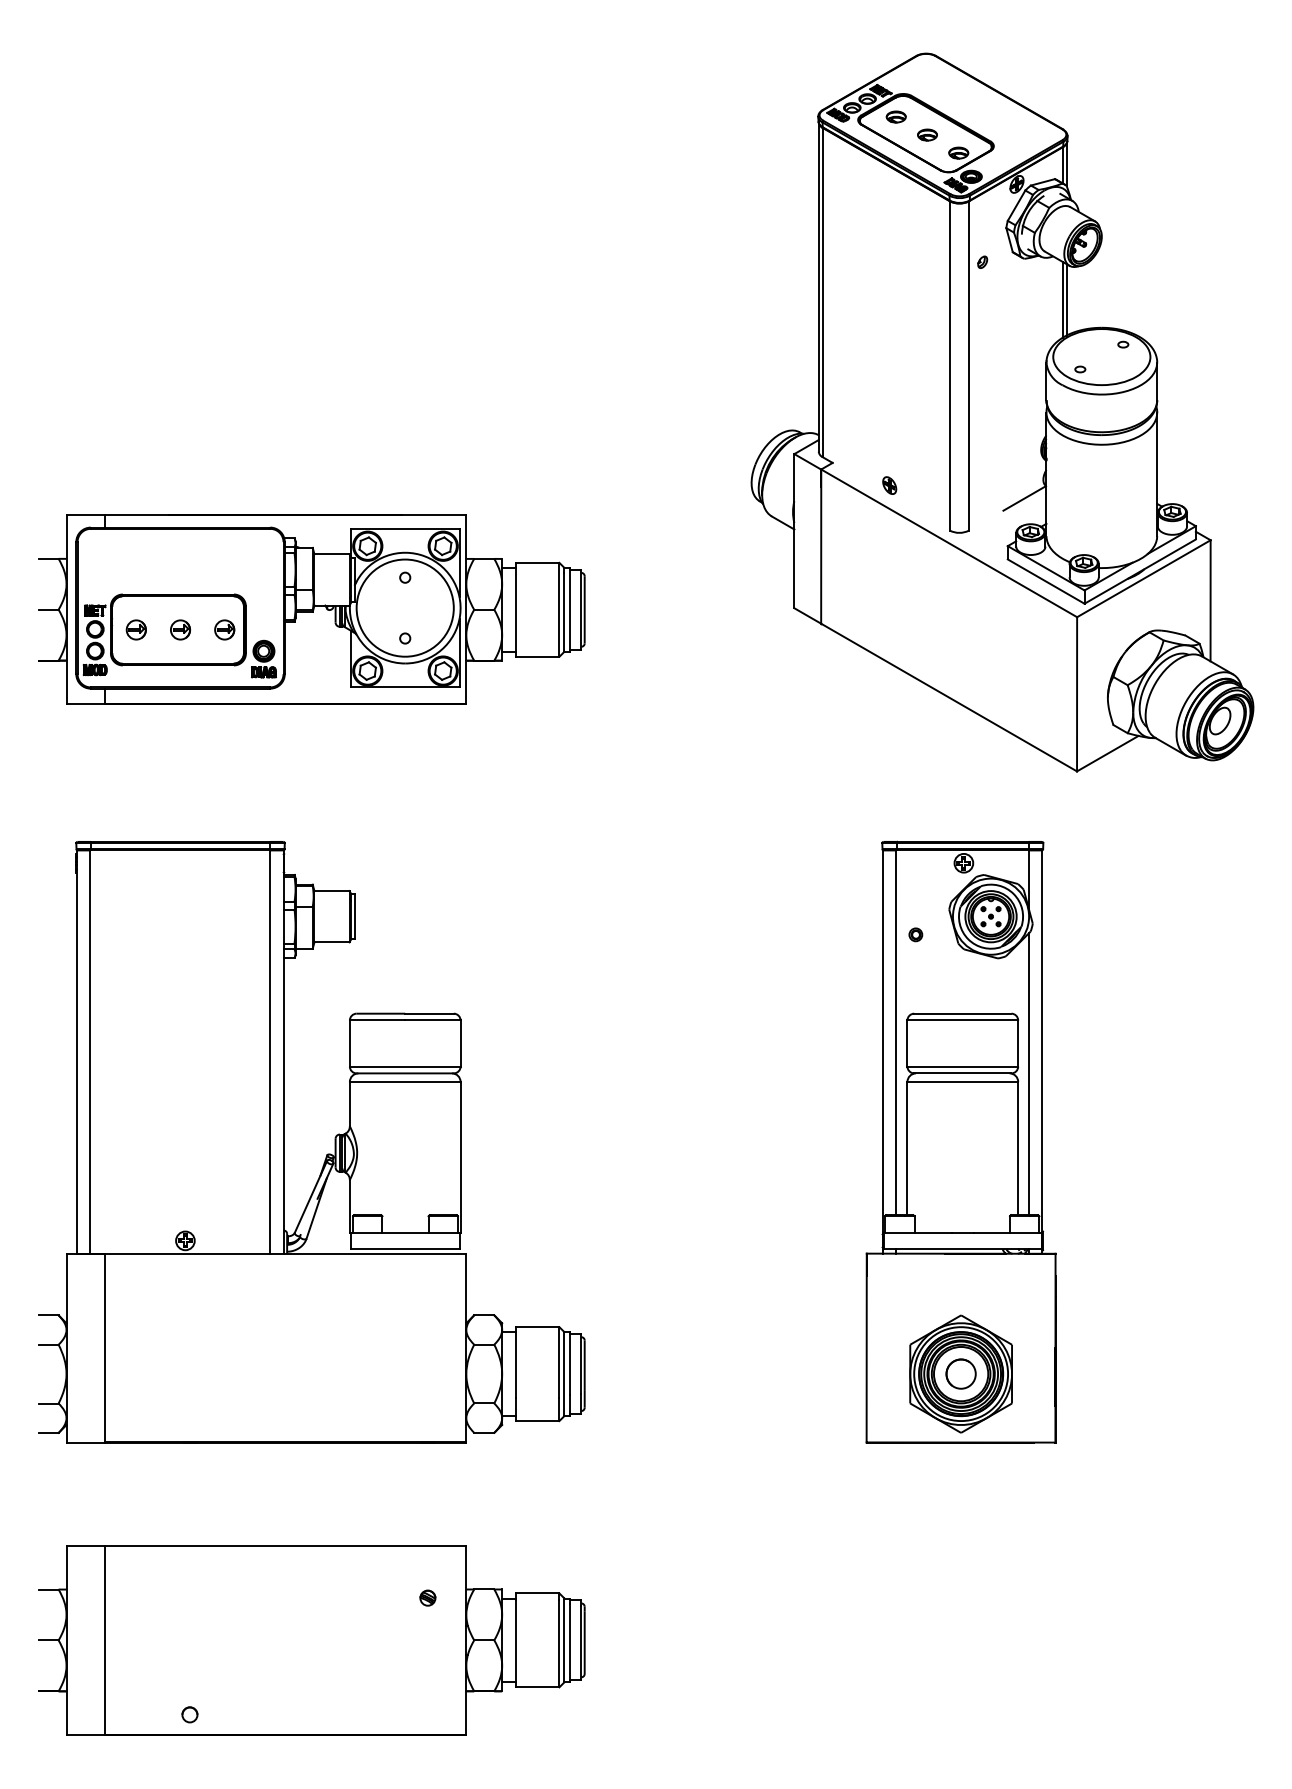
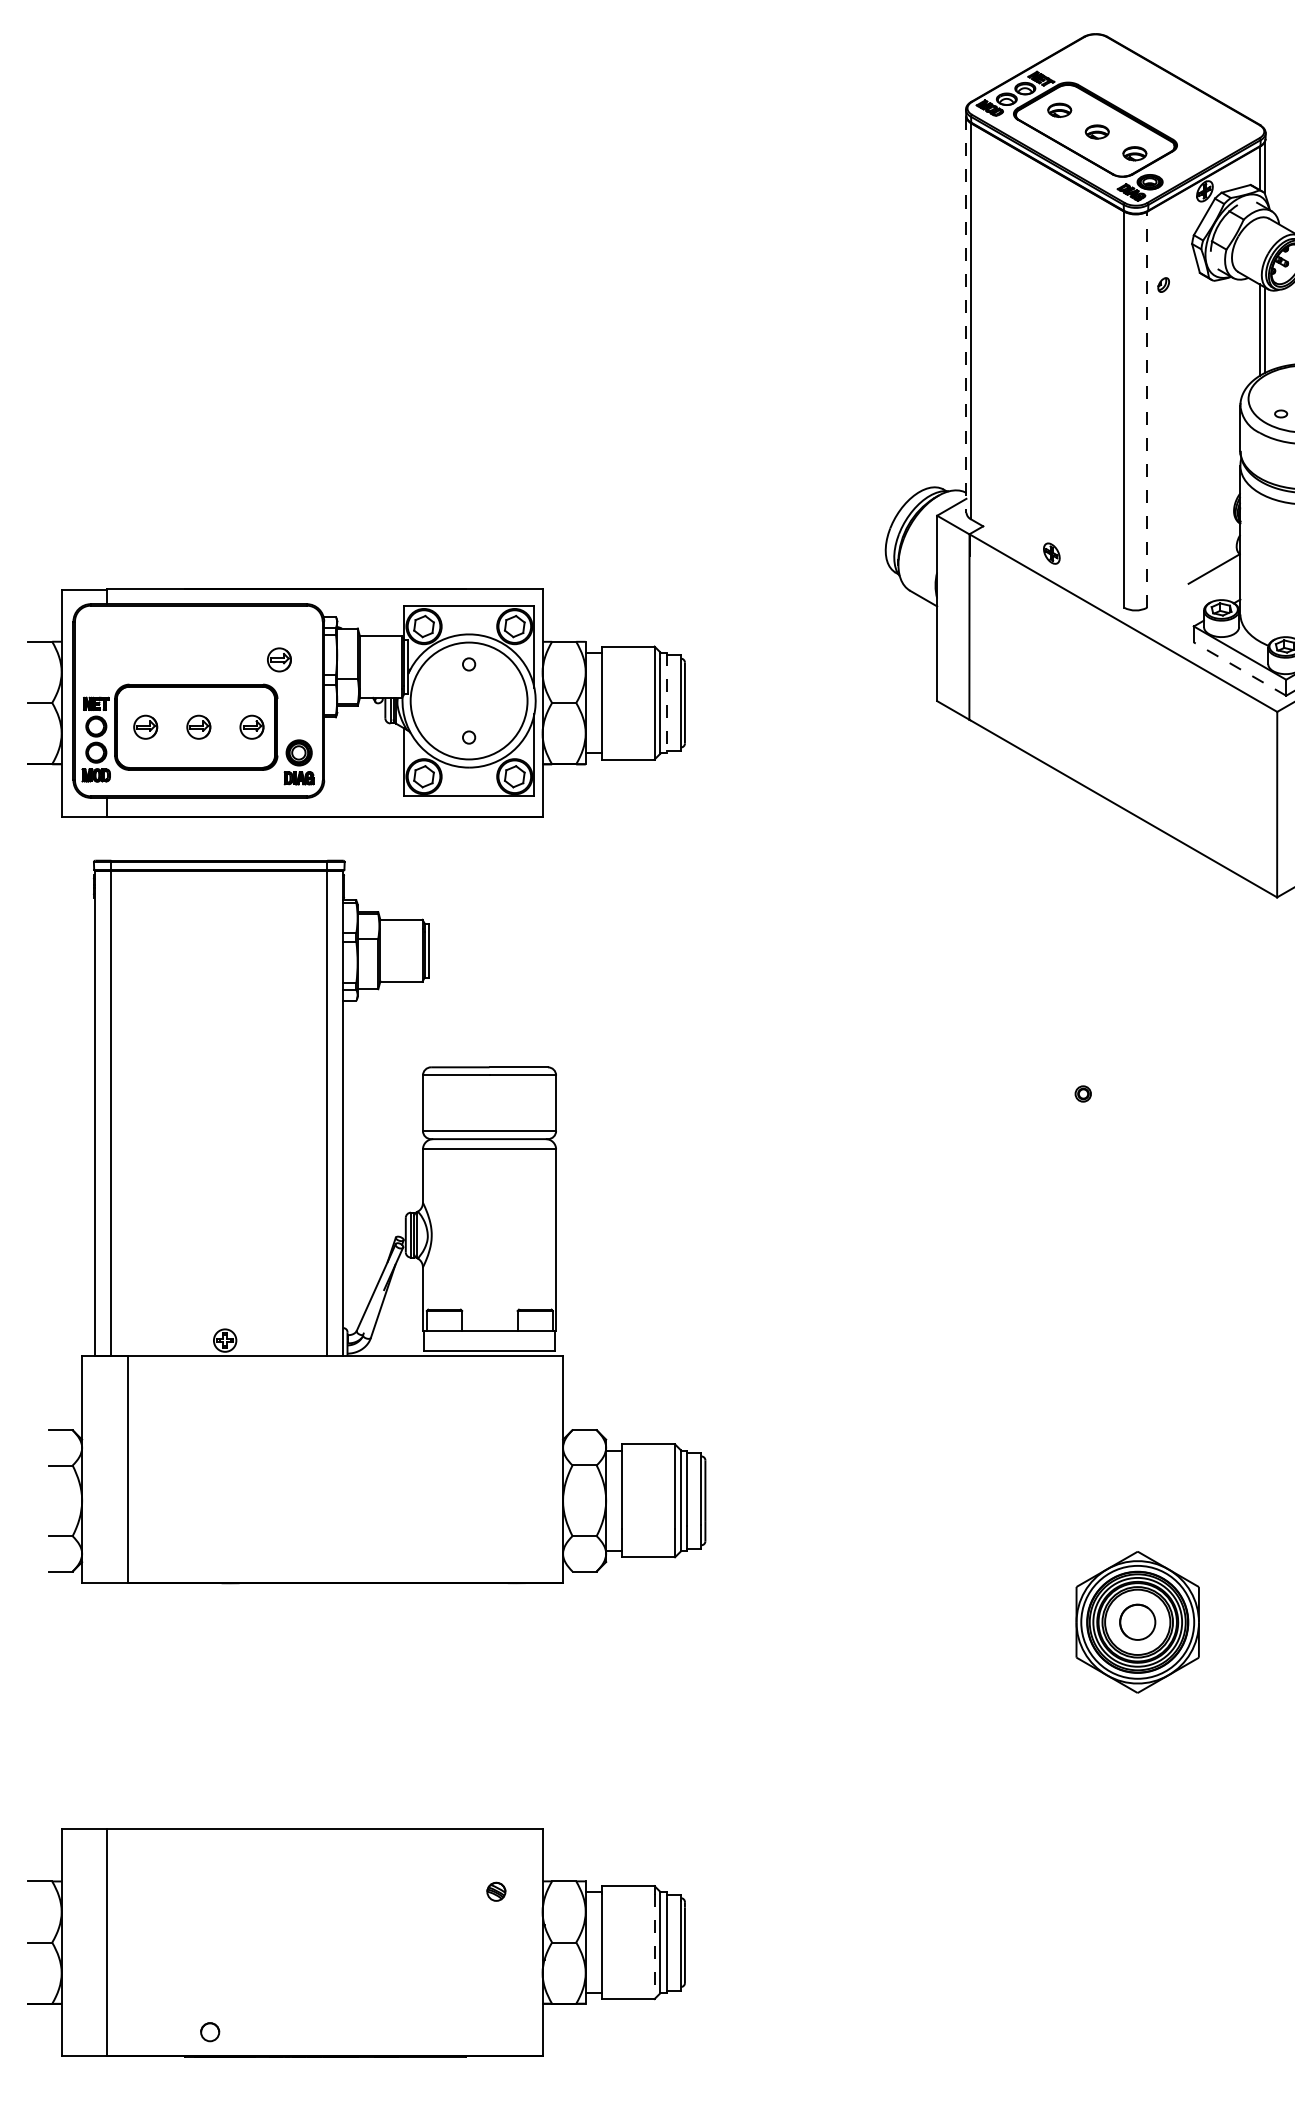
line: (818, 287) -> (966, 315), solid -> dashed
line: (969, 365) -> (1147, 409), solid -> dashed
part: (247, 573) -> (279, 659), added
line: (1045, 581) -> (1239, 668), solid -> dashed
line: (569, 609) -> (666, 702), solid -> dashed
part: (960, 1141) -> (1136, 1342), removed
part: (326, 1154) -> (394, 1236), moved
line: (559, 1643) -> (654, 1946), solid -> dashed

